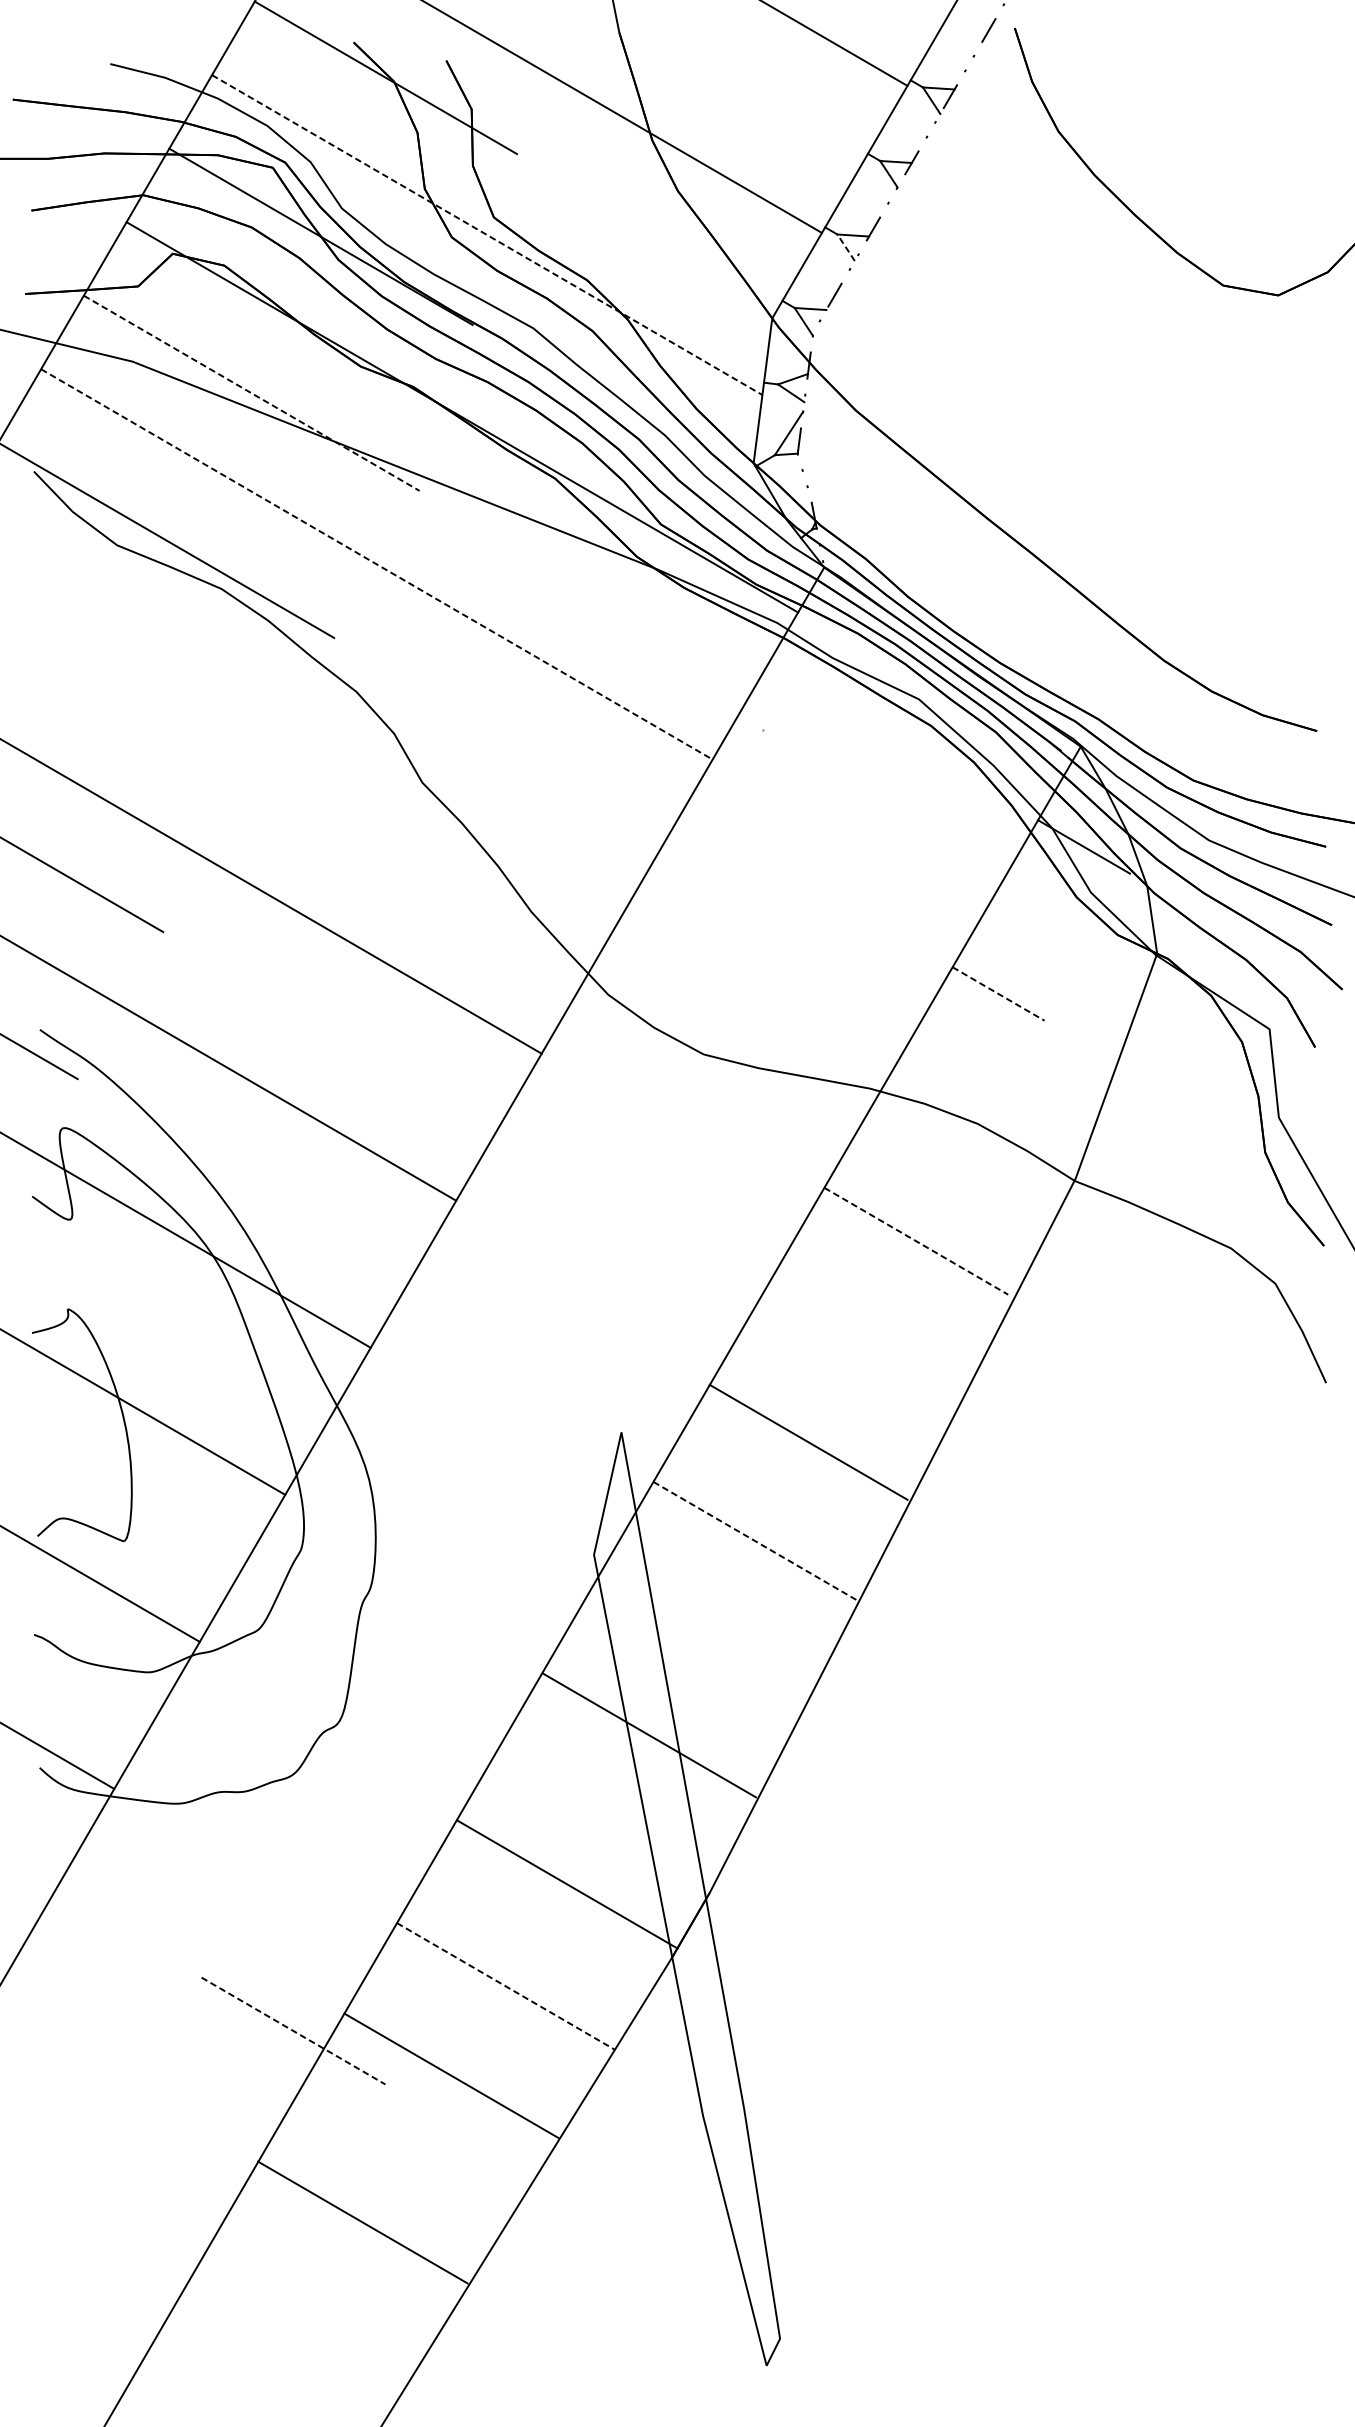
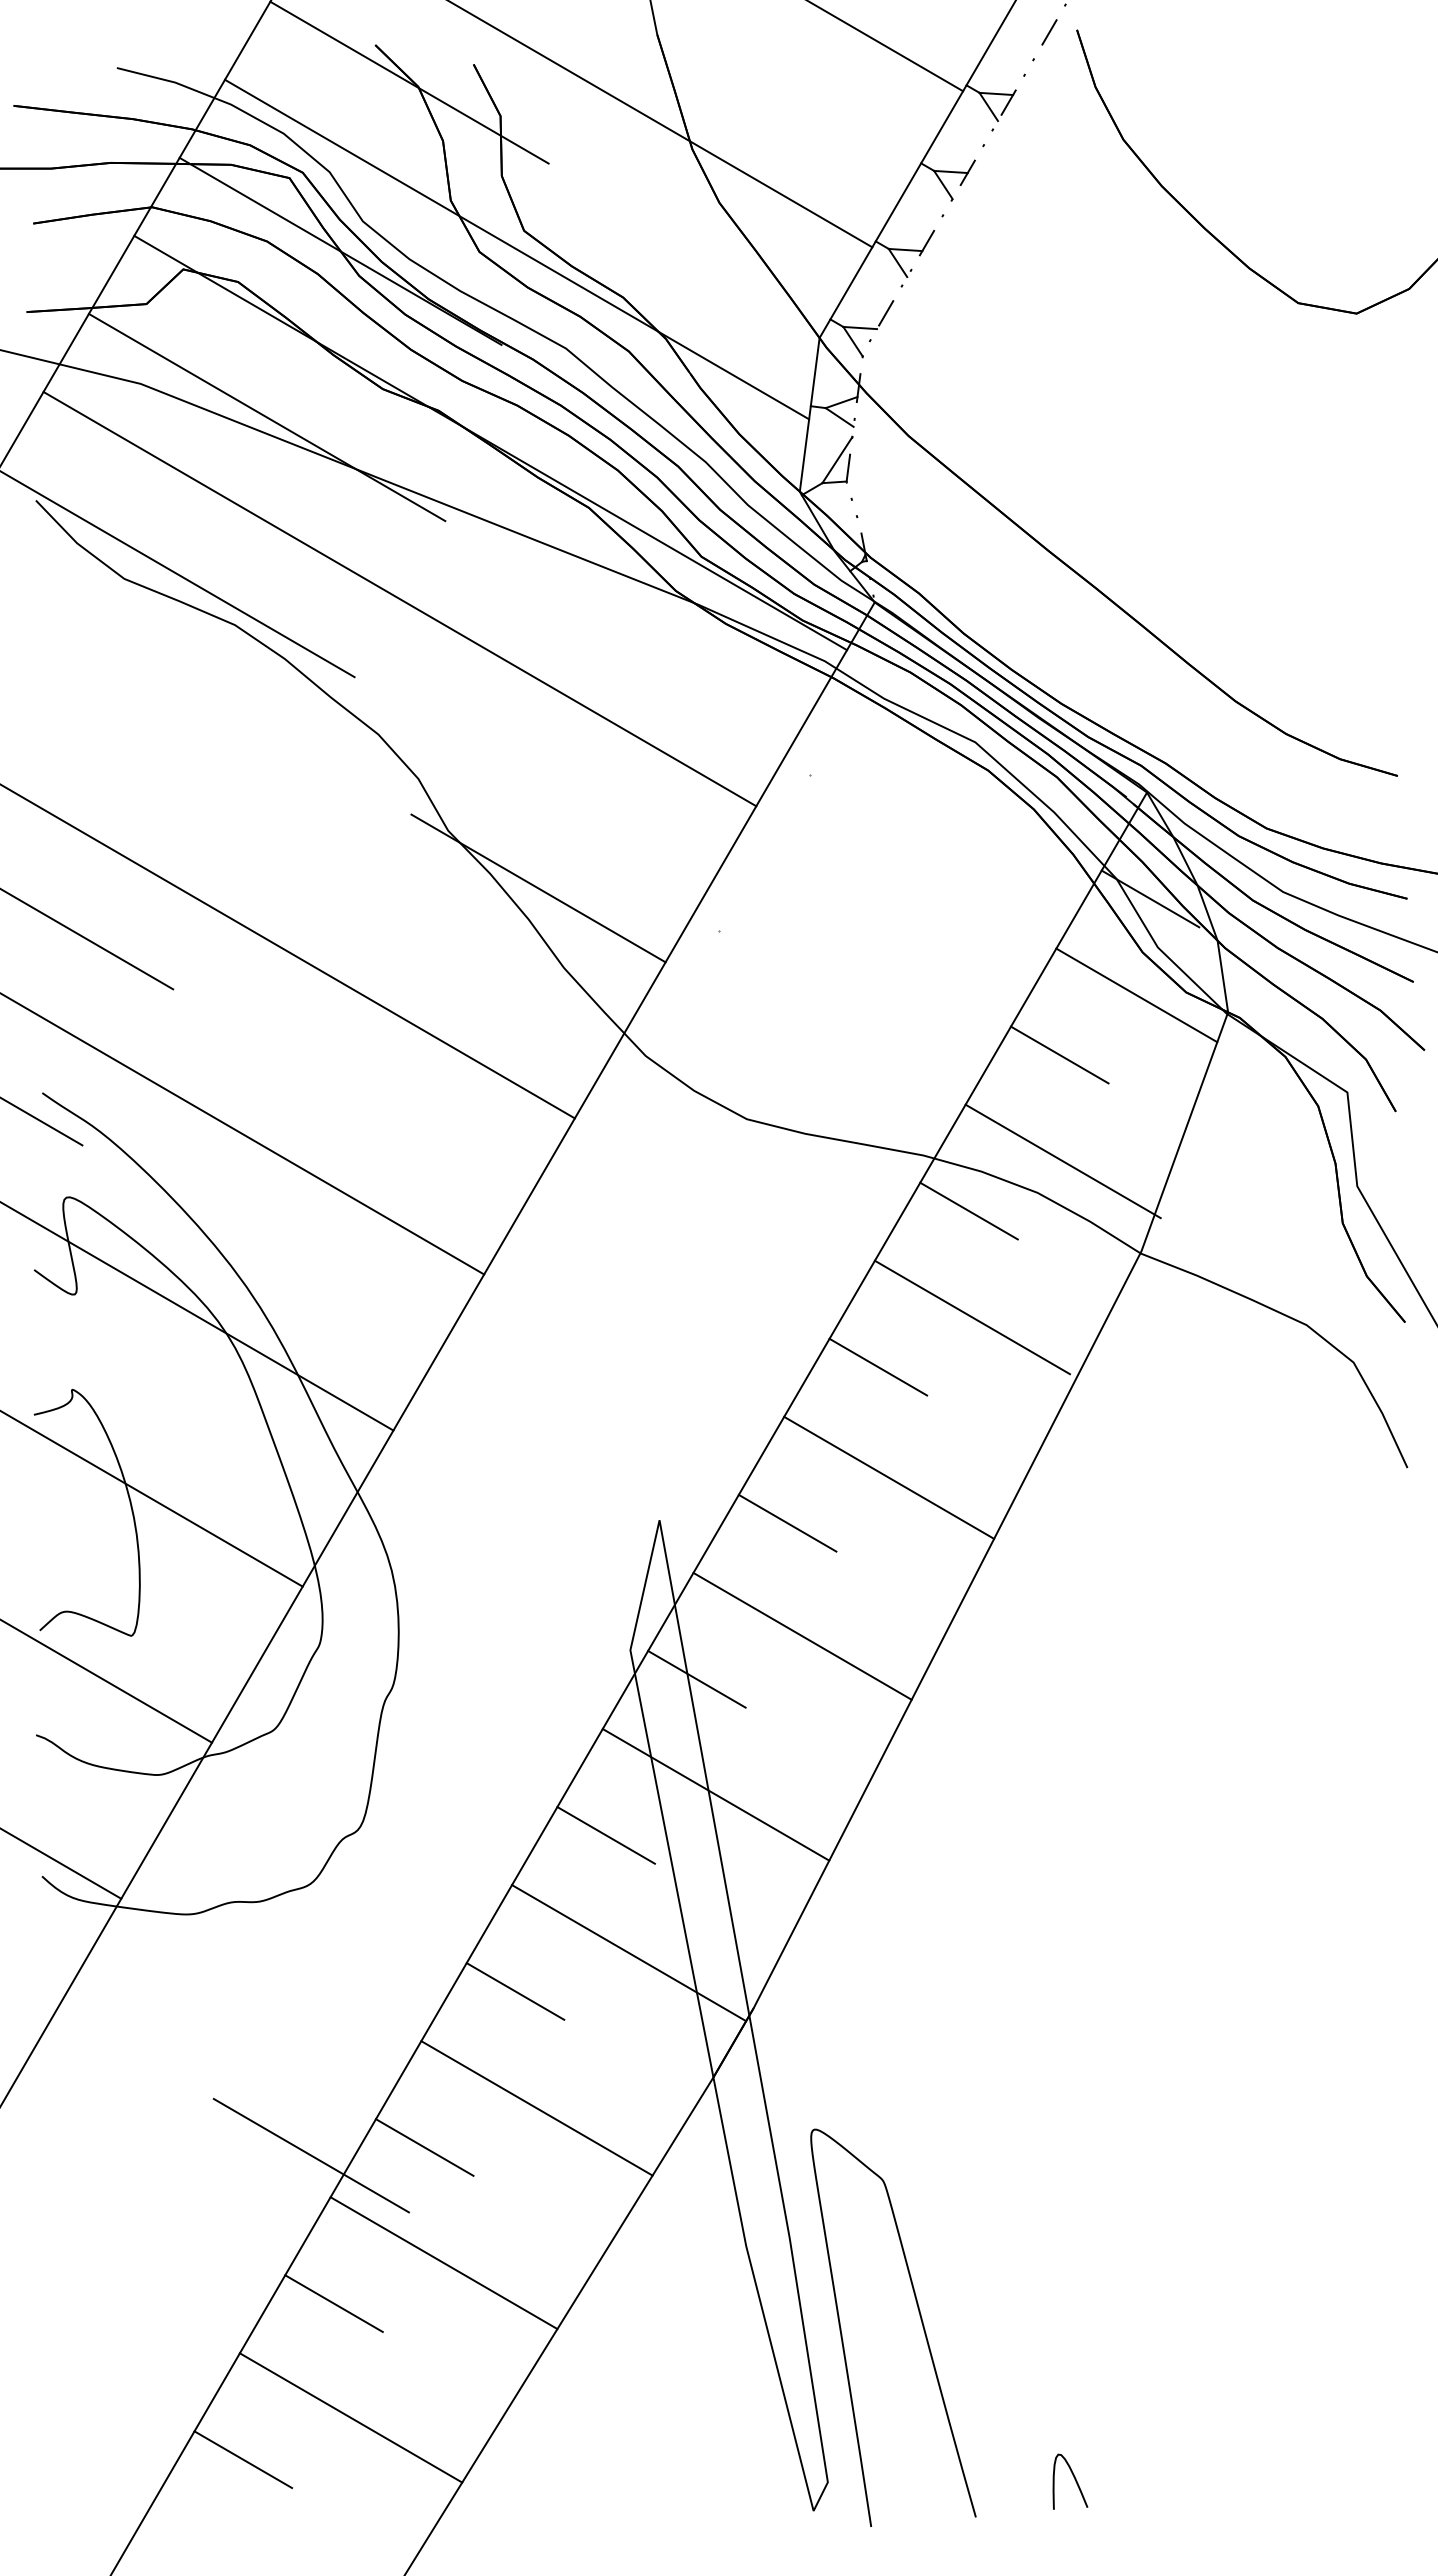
line: (487, 235) -> (517, 249), dashed -> solid
line: (845, 248) -> (897, 263), dashed -> solid
line: (252, 393) -> (267, 417), dashed -> solid
line: (377, 564) -> (400, 599), dashed -> solid
line: (507, 837) -> (538, 888), added
line: (1070, 937) -> (1136, 995), added
line: (999, 994) -> (1060, 1055), dashed -> solid
line: (1001, 1094) -> (1062, 1161), added
line: (912, 1140) -> (968, 1210), added
line: (916, 1241) -> (972, 1317), dashed -> solid
line: (827, 1287) -> (878, 1366), added
line: (742, 1434) -> (787, 1522), added
line: (808, 1441) -> (889, 1477), moved
line: (757, 1541) -> (803, 1636), dashed -> solid
line: (656, 1581) -> (696, 1678), added
line: (570, 1729) -> (605, 1835), added
line: (648, 1735) -> (715, 1794), moved
line: (485, 1876) -> (515, 1991), added
line: (567, 1884) -> (629, 1953), moved
line: (505, 1986) -> (536, 2108), dashed -> solid
line: (400, 2023) -> (424, 2147), added
line: (293, 2030) -> (311, 2155), dashed -> solid
line: (450, 2076) -> (443, 2263), moved
line: (314, 2170) -> (333, 2303), added
curve: (867, 2185) -> (920, 2319), added
line: (362, 2222) -> (350, 2417), moved
line: (229, 2317) -> (243, 2459), added
curve: (1012, 2336) -> (1074, 2479), added

